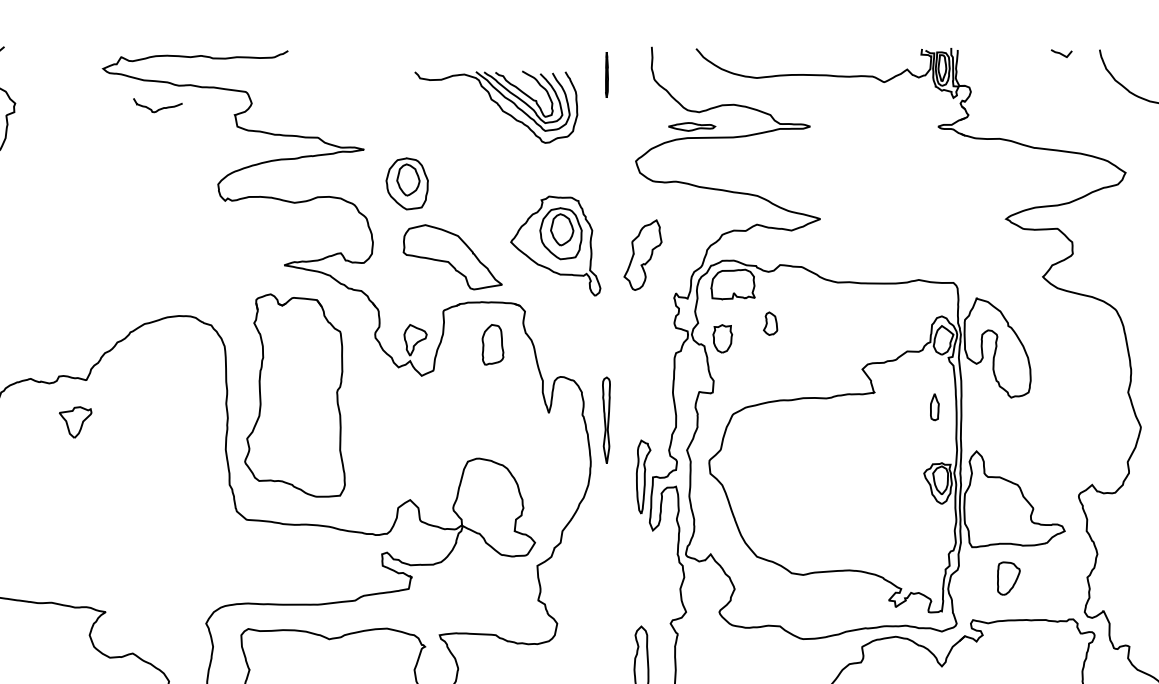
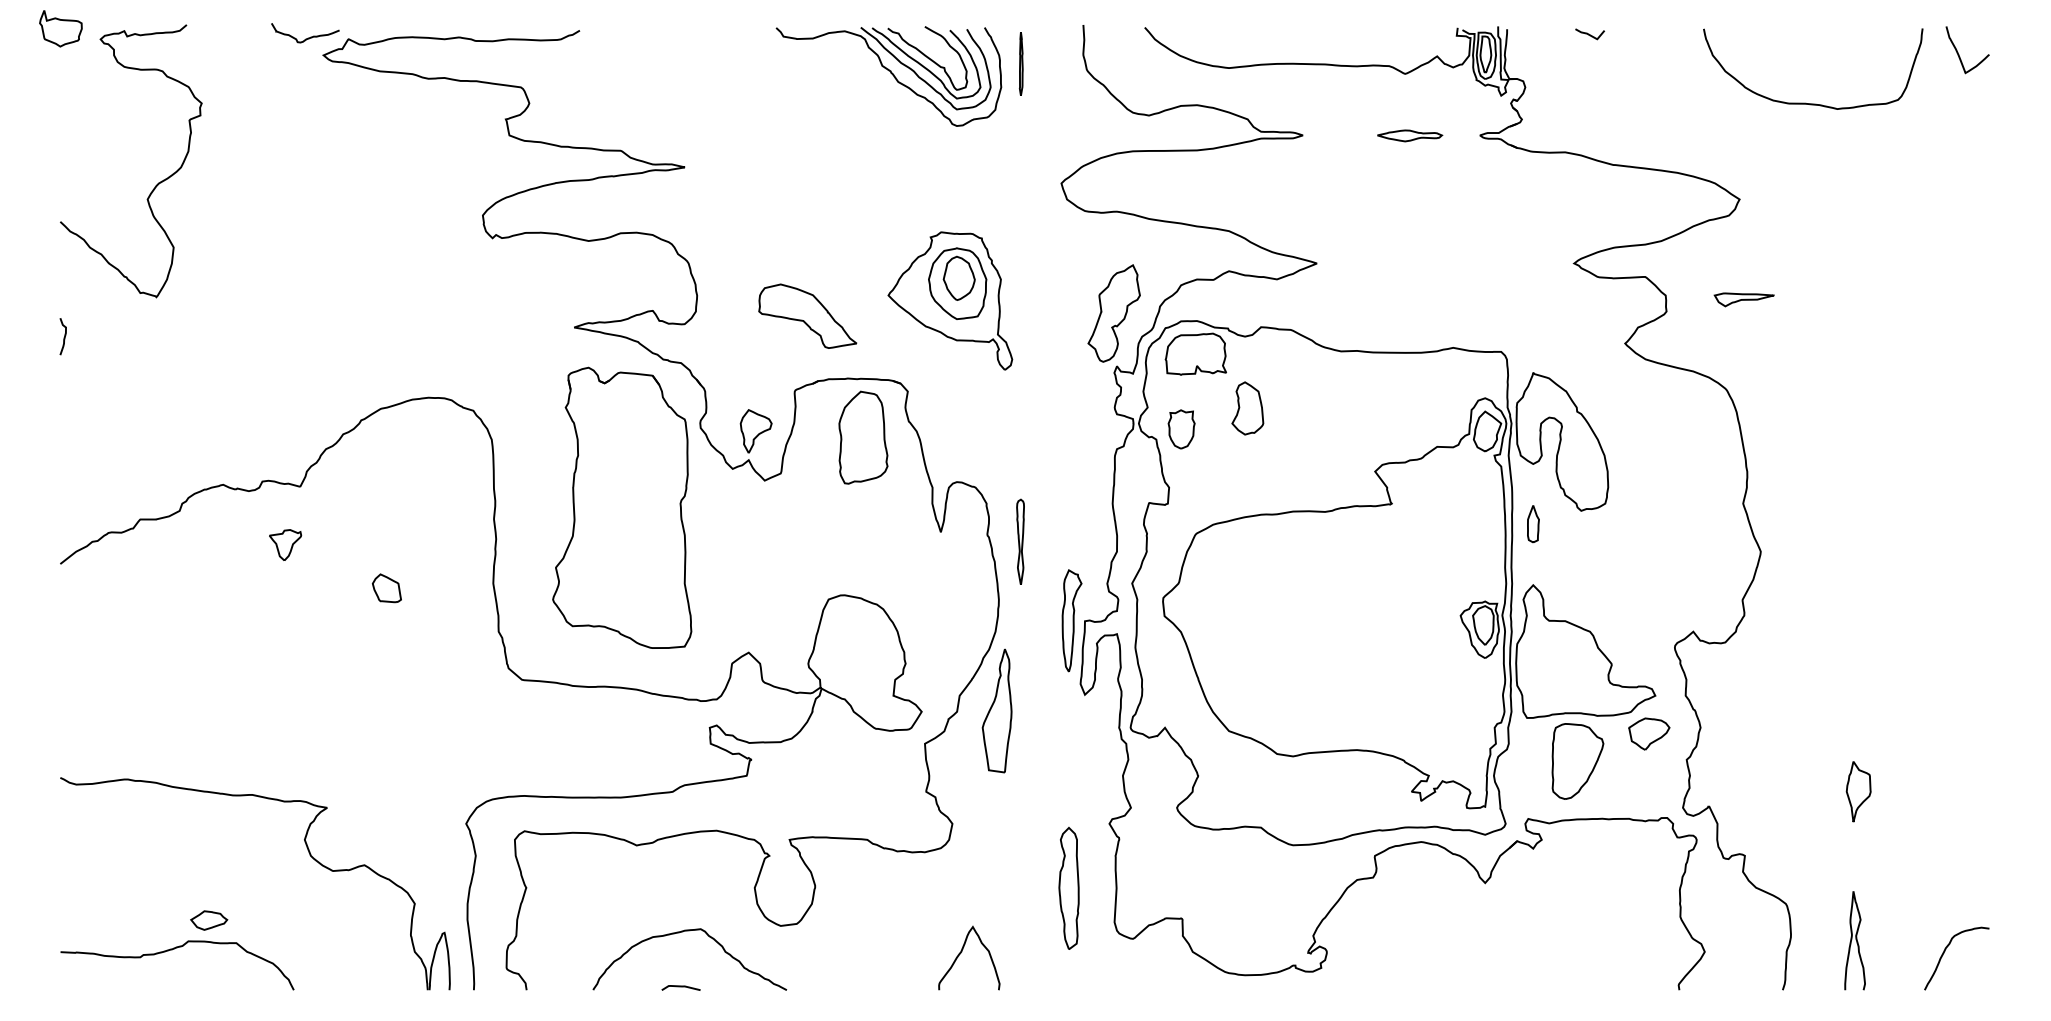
curve: (1061, 53) -> (1589, 34), moved
part: (495, 107) -> (888, 76), moved
curve: (160, 108) -> (308, 37), moved
part: (692, 126) -> (1410, 135), moved
part: (407, 183) -> (744, 214), removed
part: (1128, 245) -> (1743, 299), added
part: (642, 255) -> (1113, 313), moved
part: (452, 256) -> (807, 315), size x0.71
part: (770, 323) -> (1247, 408), size x1.67
part: (493, 344) -> (863, 437), size x1.67
part: (295, 395) -> (622, 507), moved
part: (934, 407) -> (1533, 524), moved
part: (606, 419) -> (1020, 541), size x0.71
part: (75, 421) -> (285, 544), size x0.71
part: (148, 453) -> (386, 588), added
part: (589, 541) -> (996, 710), added
part: (1060, 558) -> (1649, 733), added
part: (1008, 578) -> (1577, 761), size x1.67

